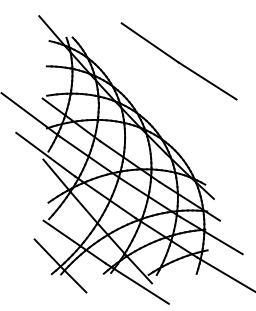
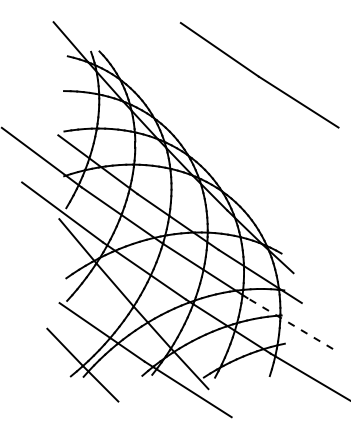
part: (178, 61) -> (259, 75), moved
line: (211, 235) -> (290, 323), solid -> dashed

